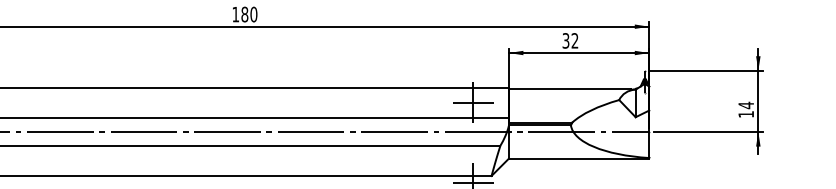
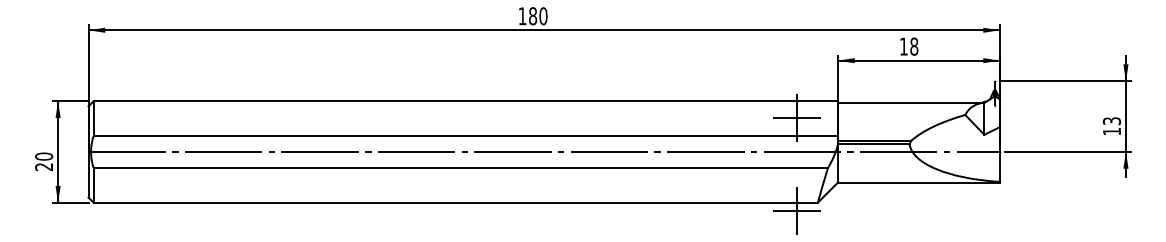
text: (570, 40) -> (909, 46), 32 -> 18
text: (745, 104) -> (1111, 120), 14 -> 13

